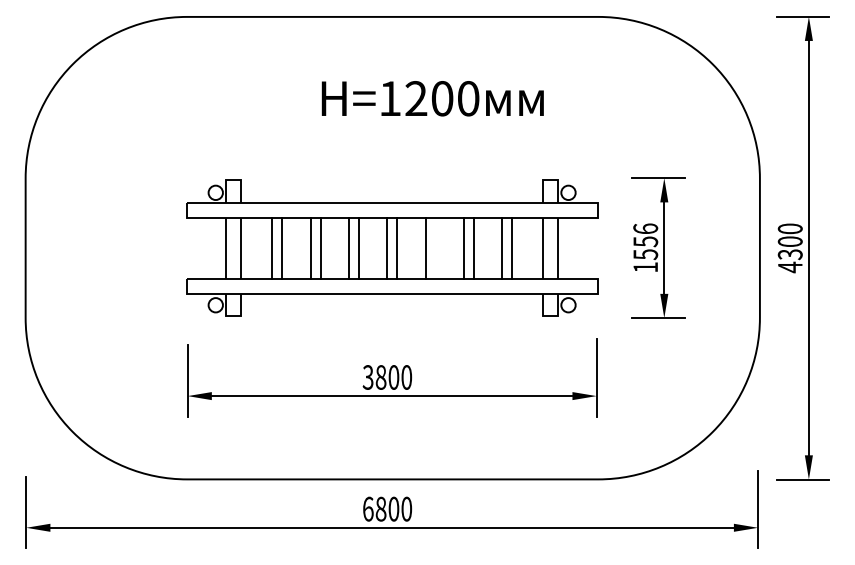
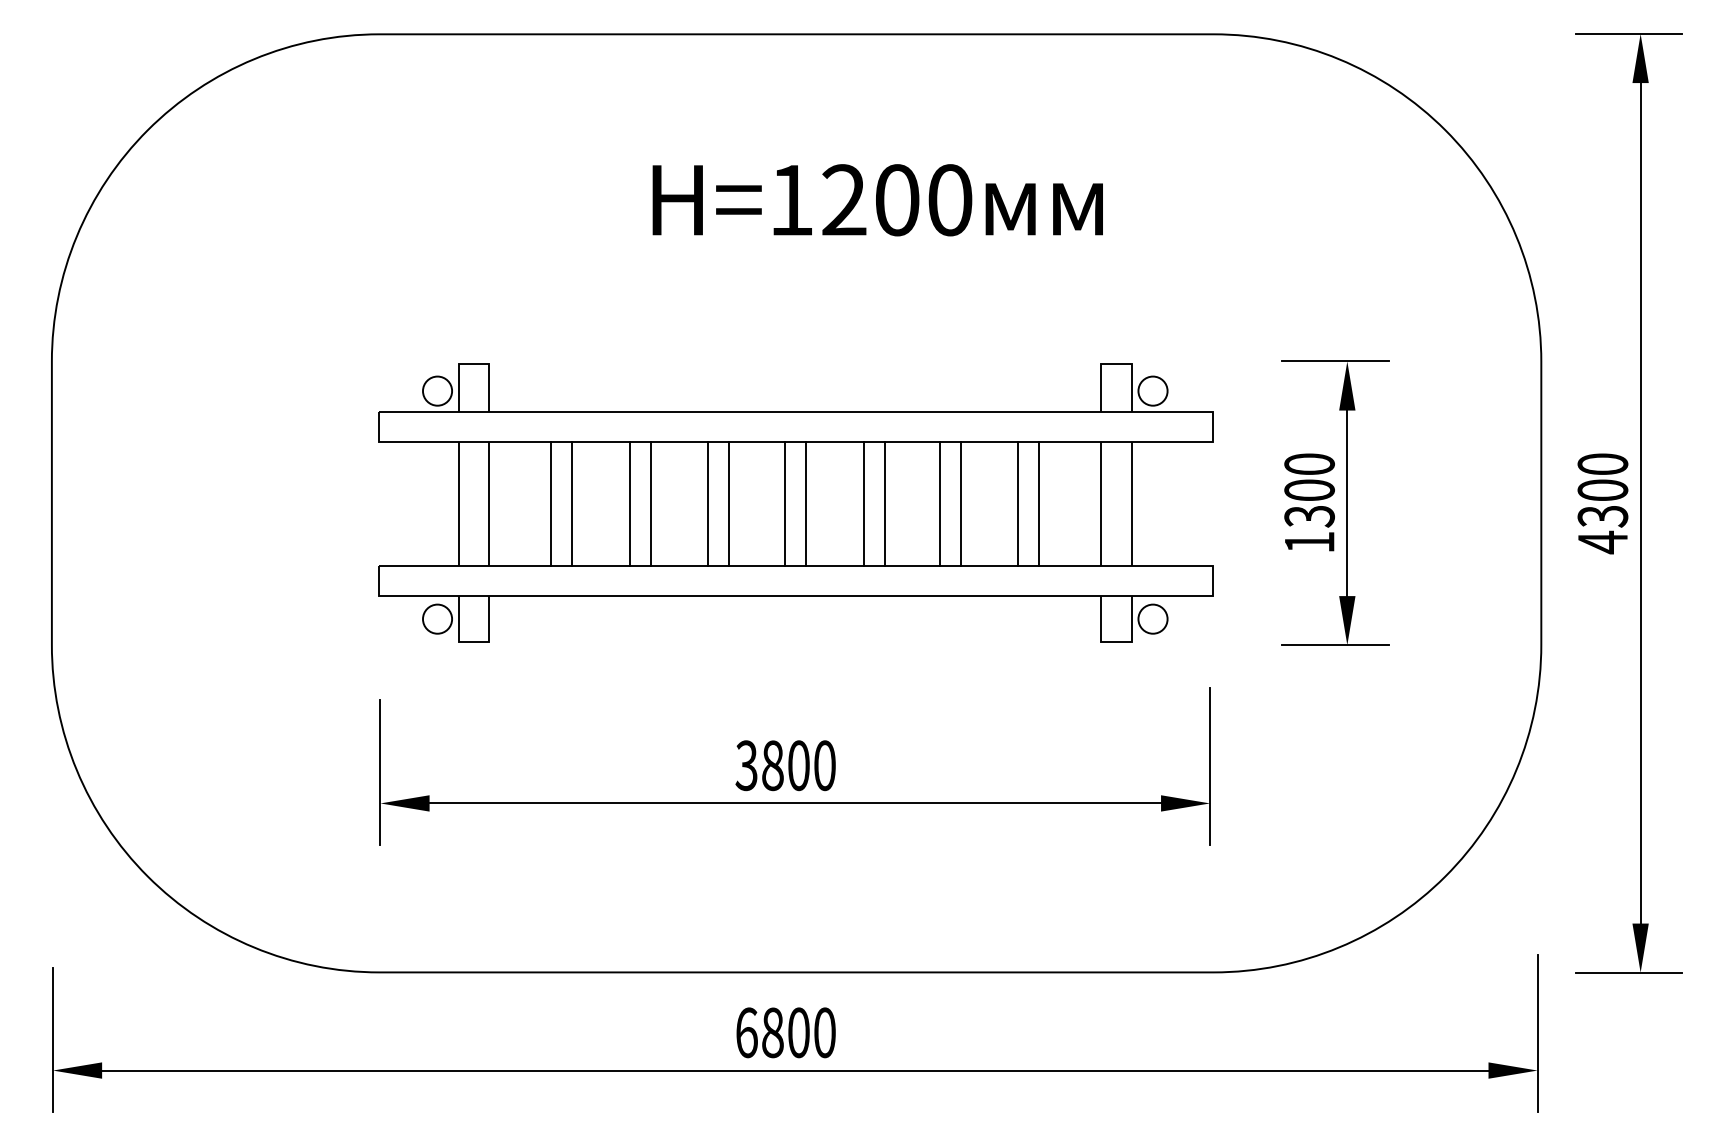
text: (645, 241) -> (1309, 489), 1556 -> 1300
line: (436, 247) -> (885, 502), added

